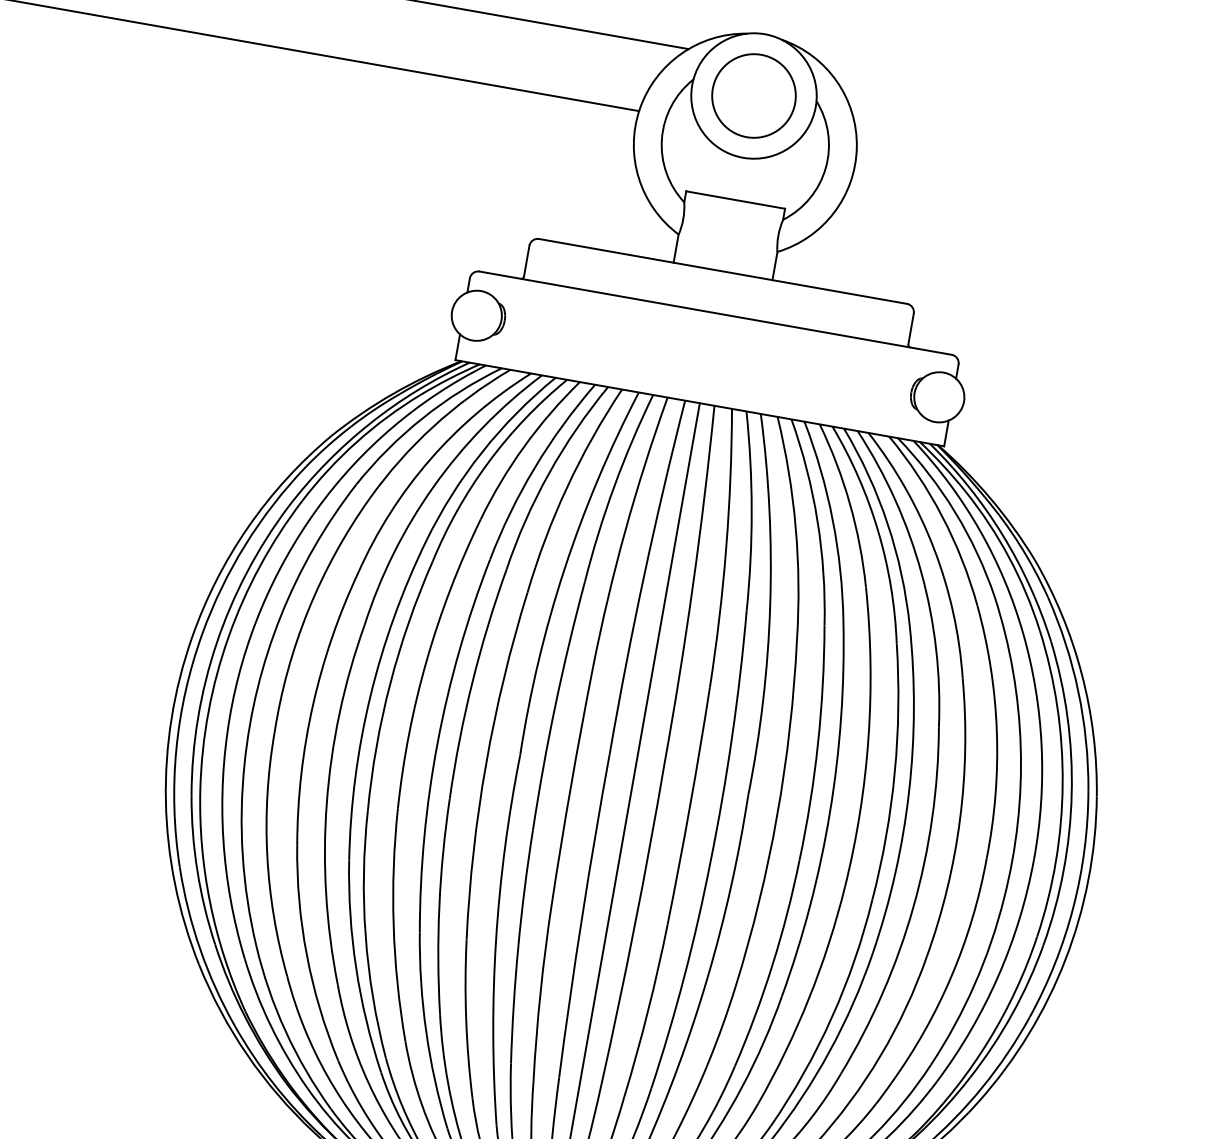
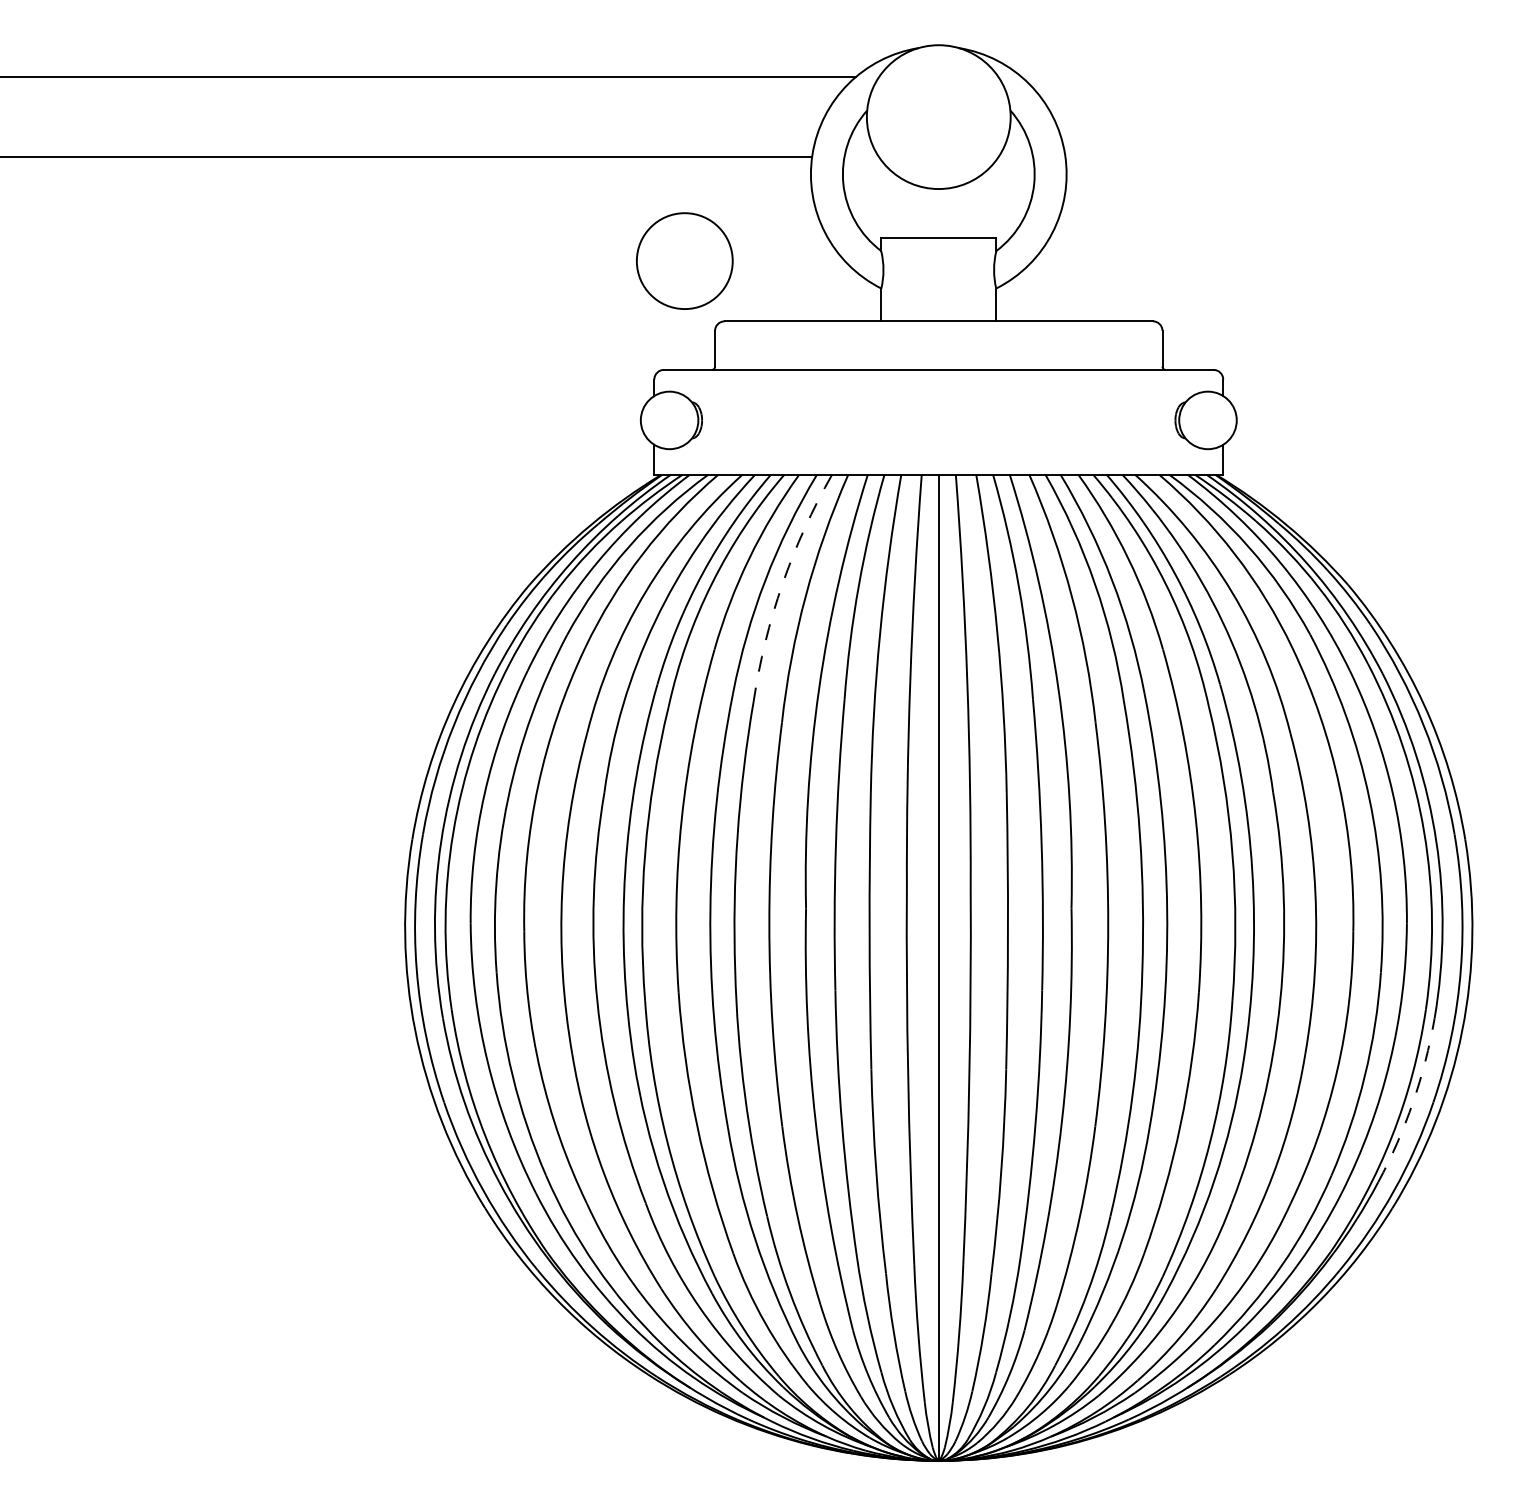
circle: (753, 95) -> (684, 260), moved
arc: (548, 473) -> (782, 584), solid -> dashed
arc: (1011, 1014) -> (1412, 1102), solid -> dashed

